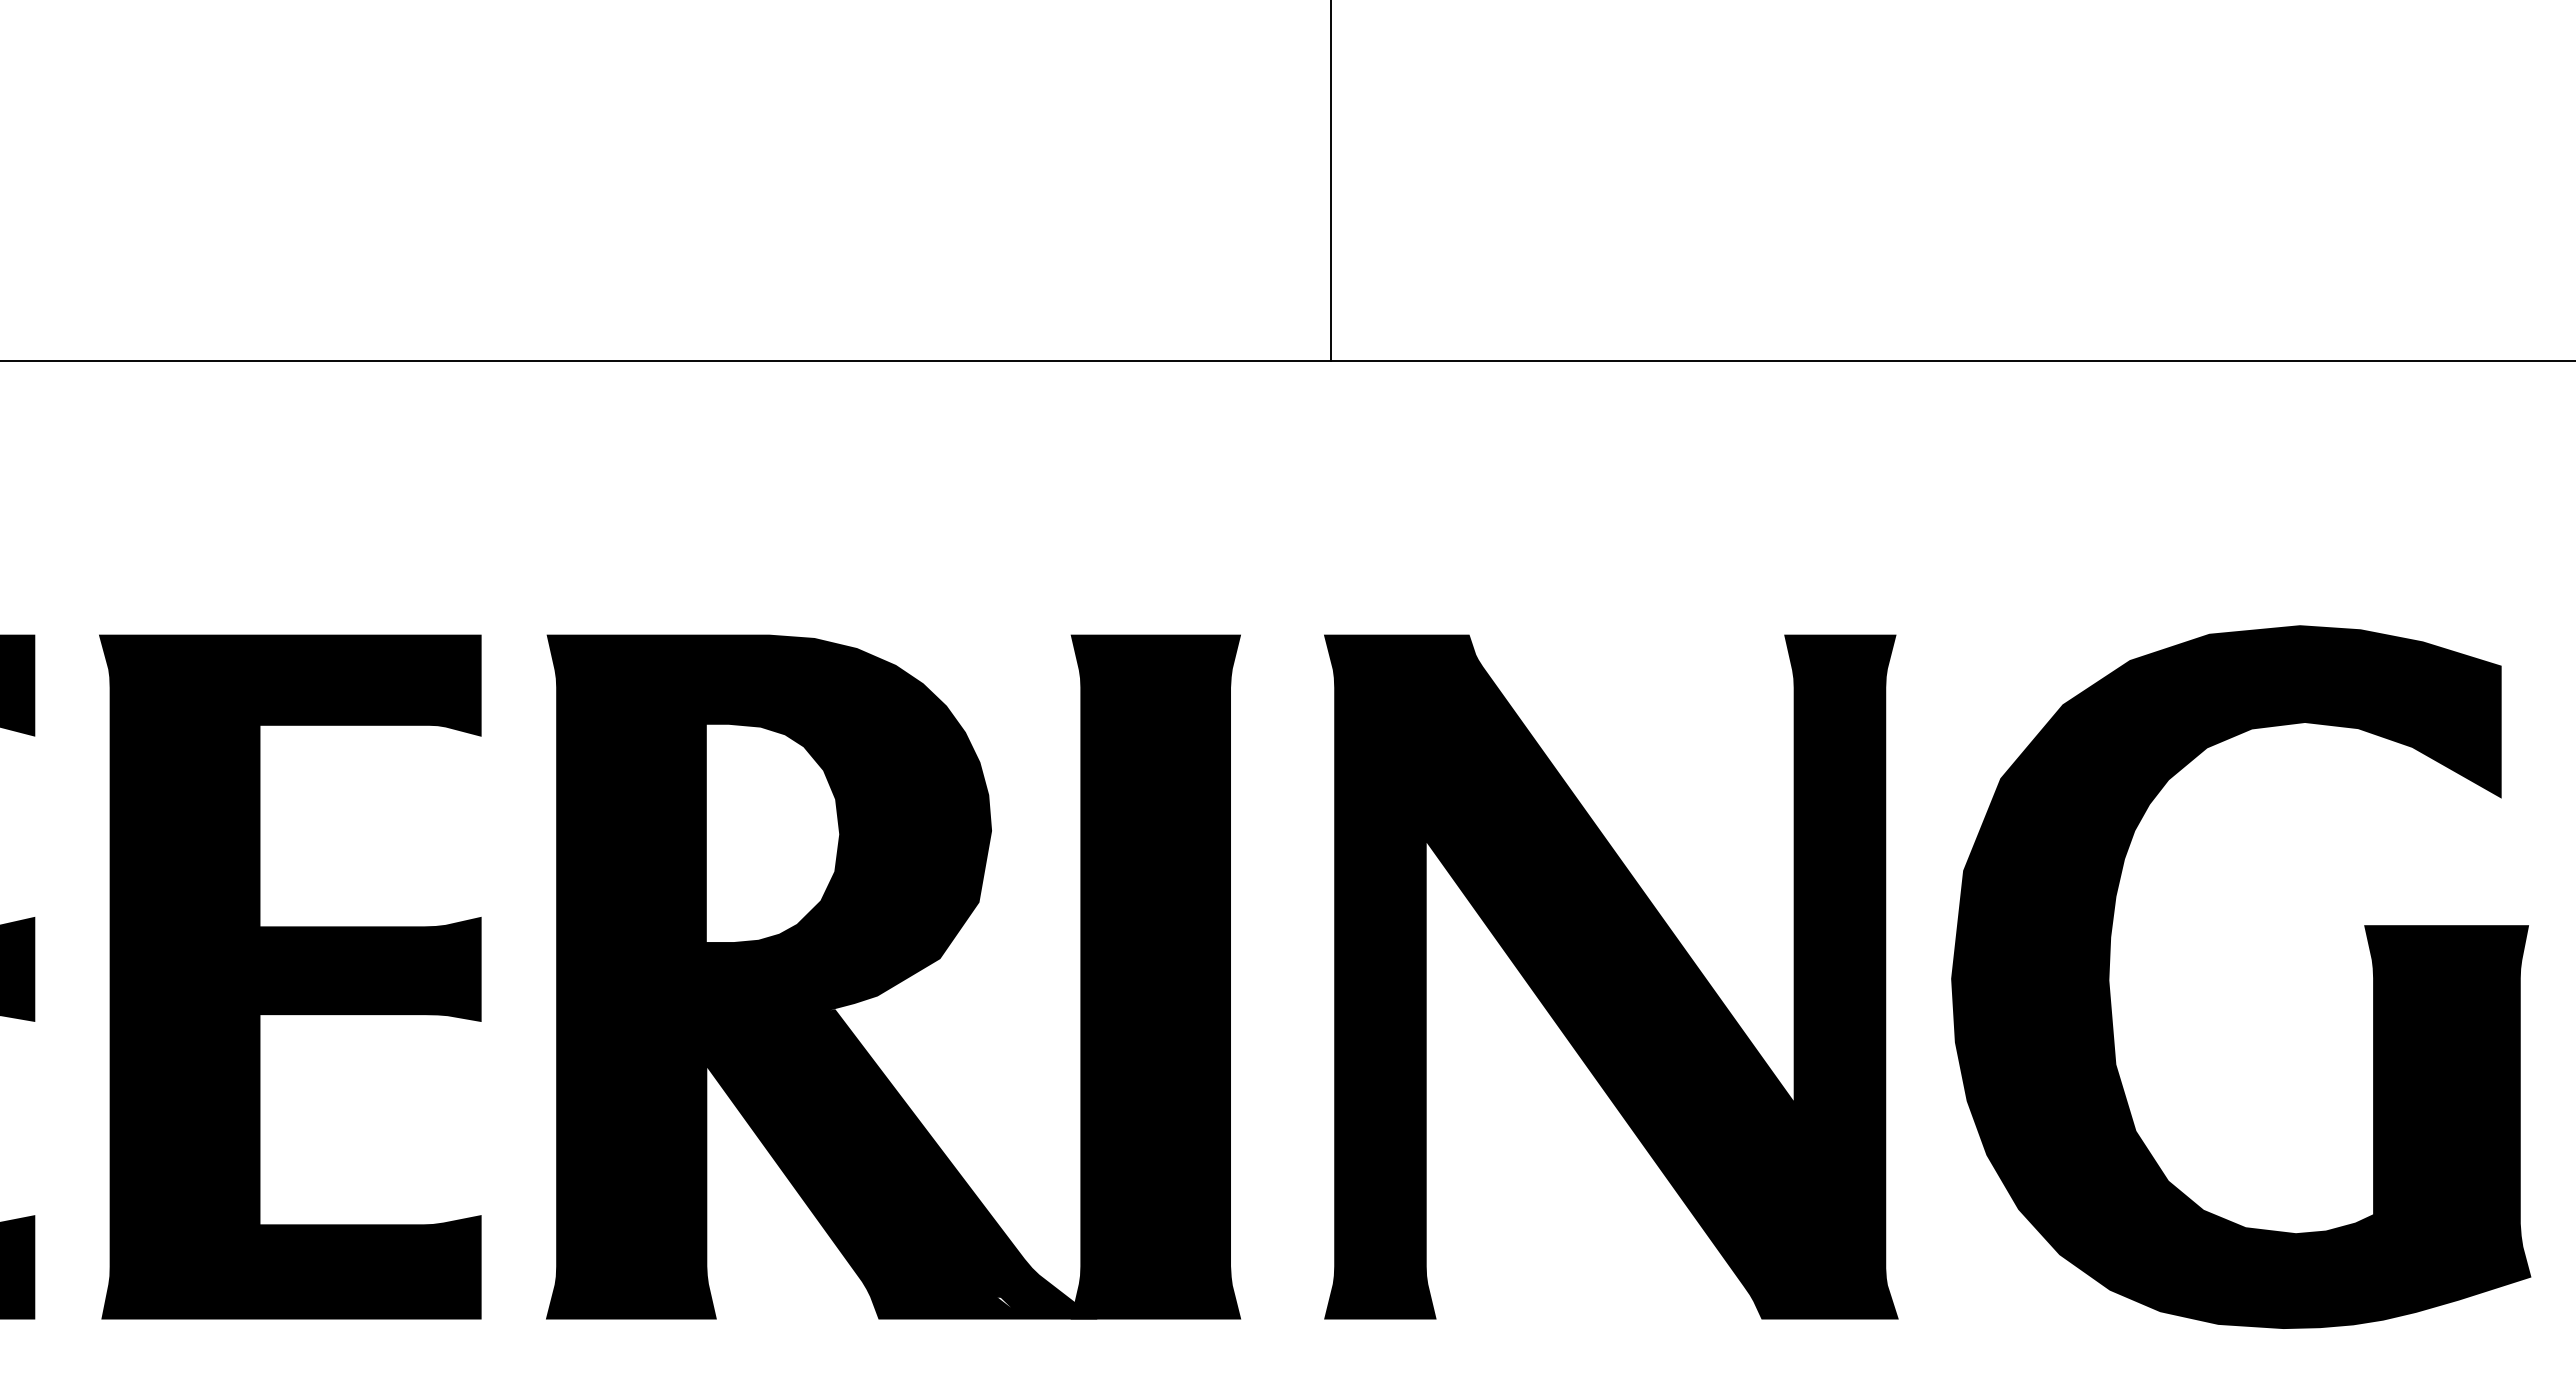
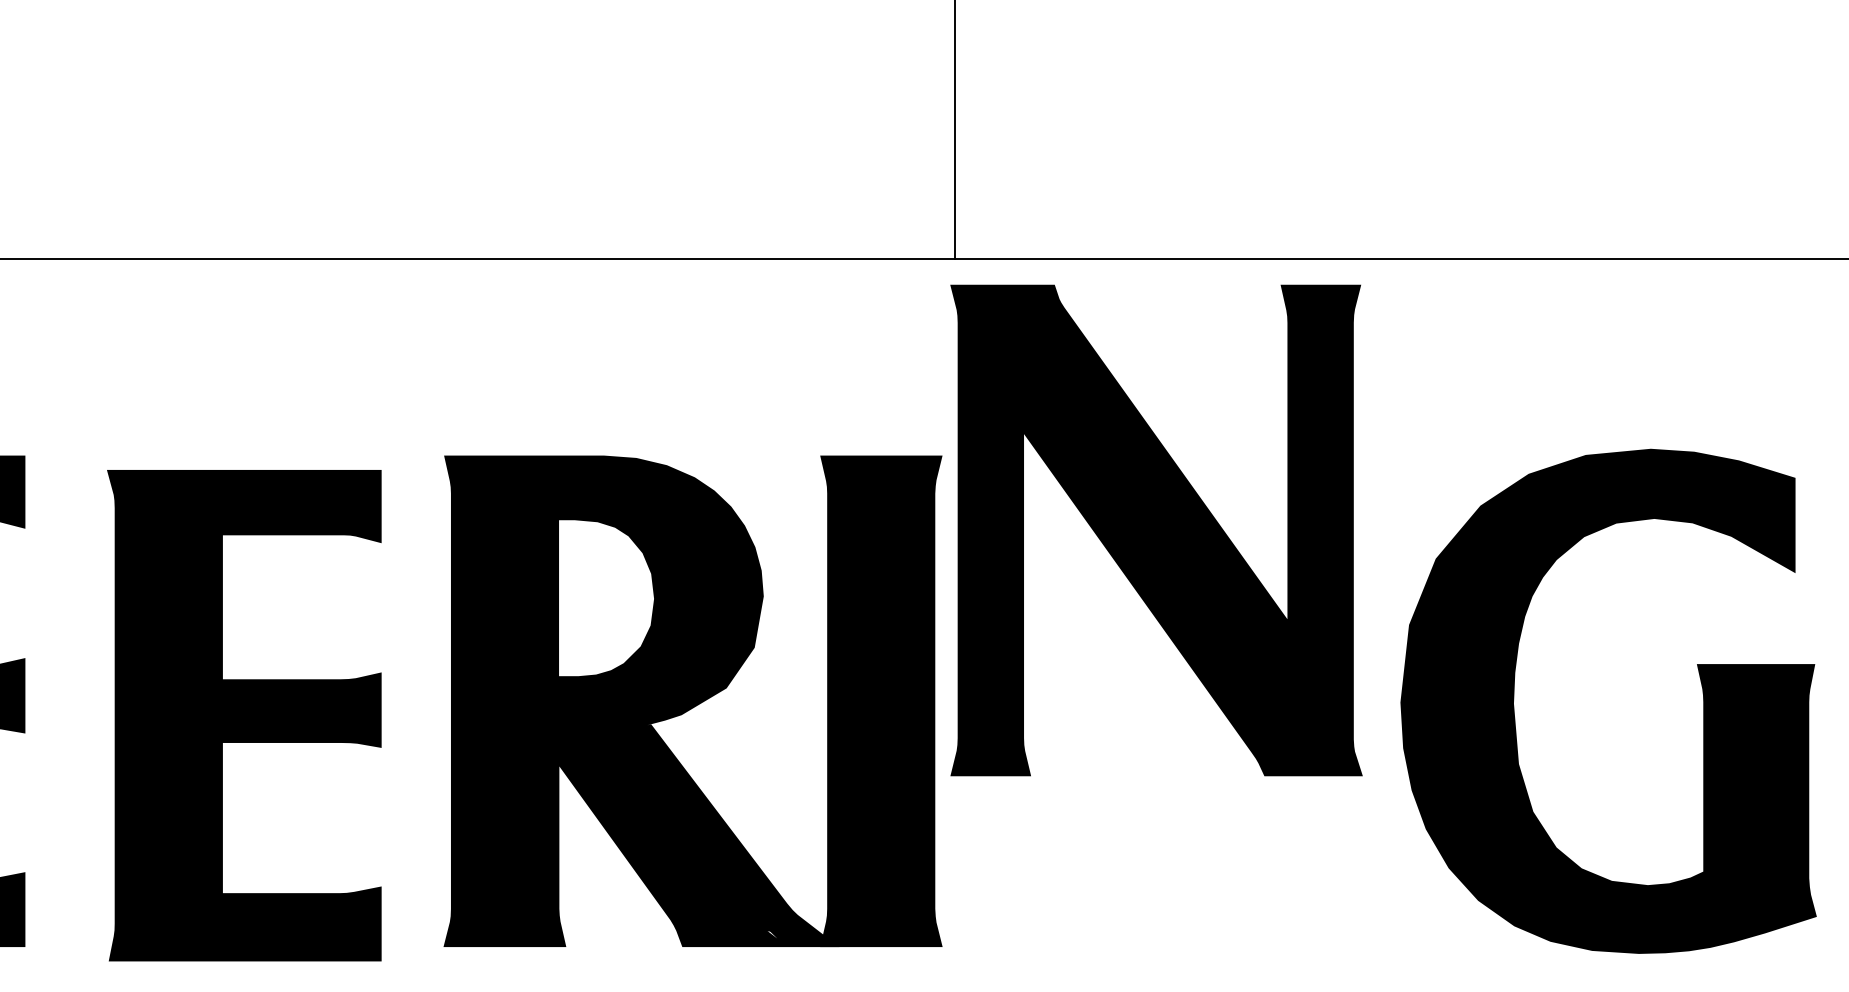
part: (290, 976) -> (244, 715), moved
part: (893, 976) -> (693, 700), moved
part: (1611, 976) -> (1156, 530), moved

